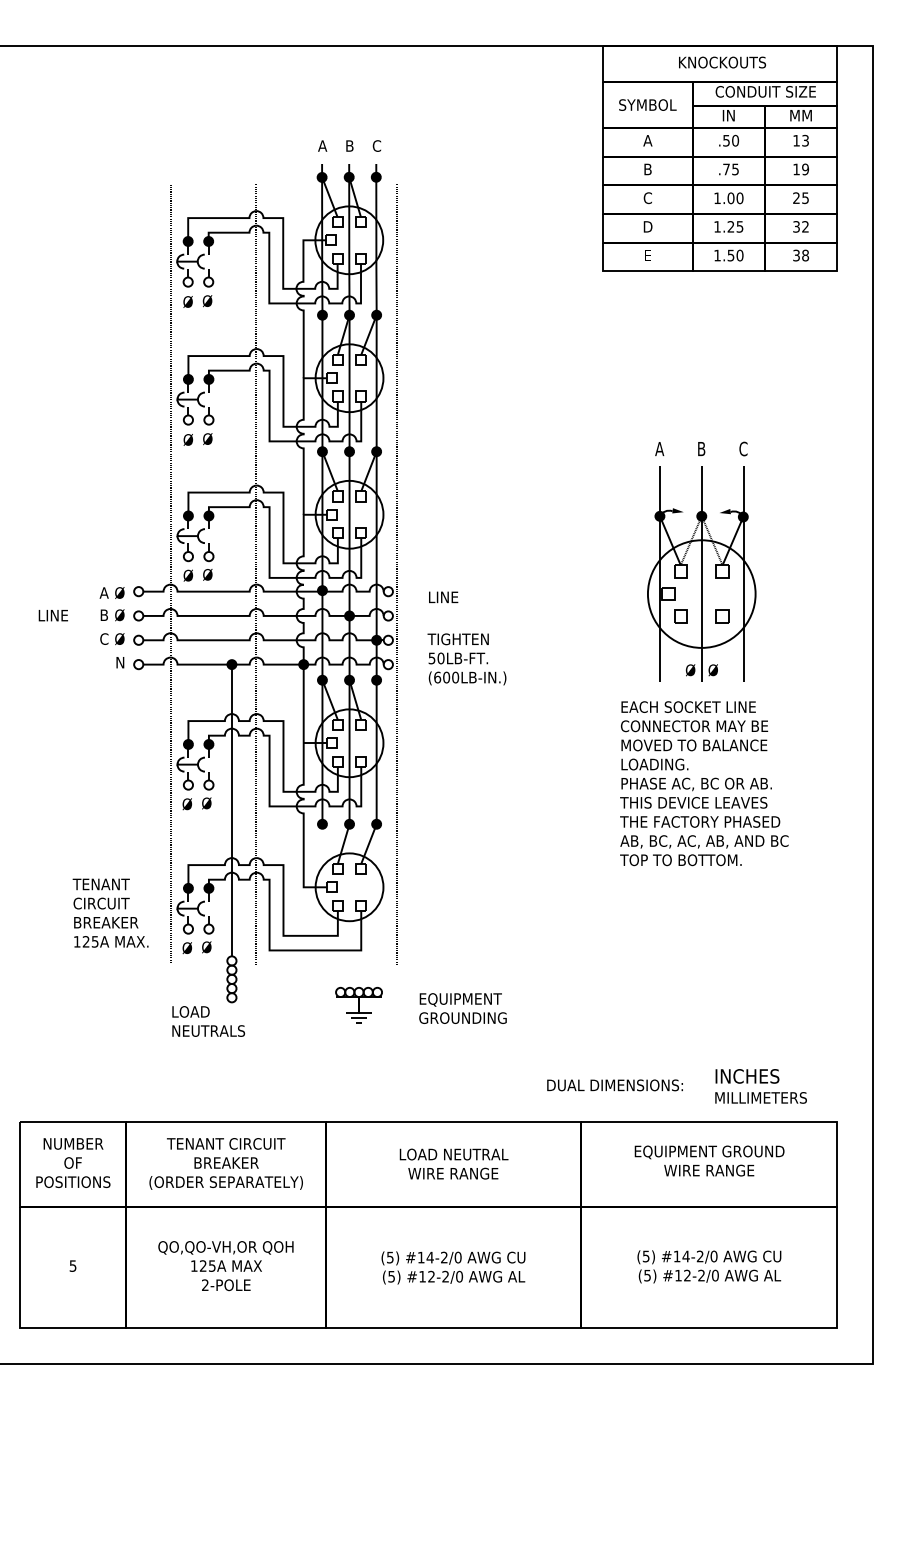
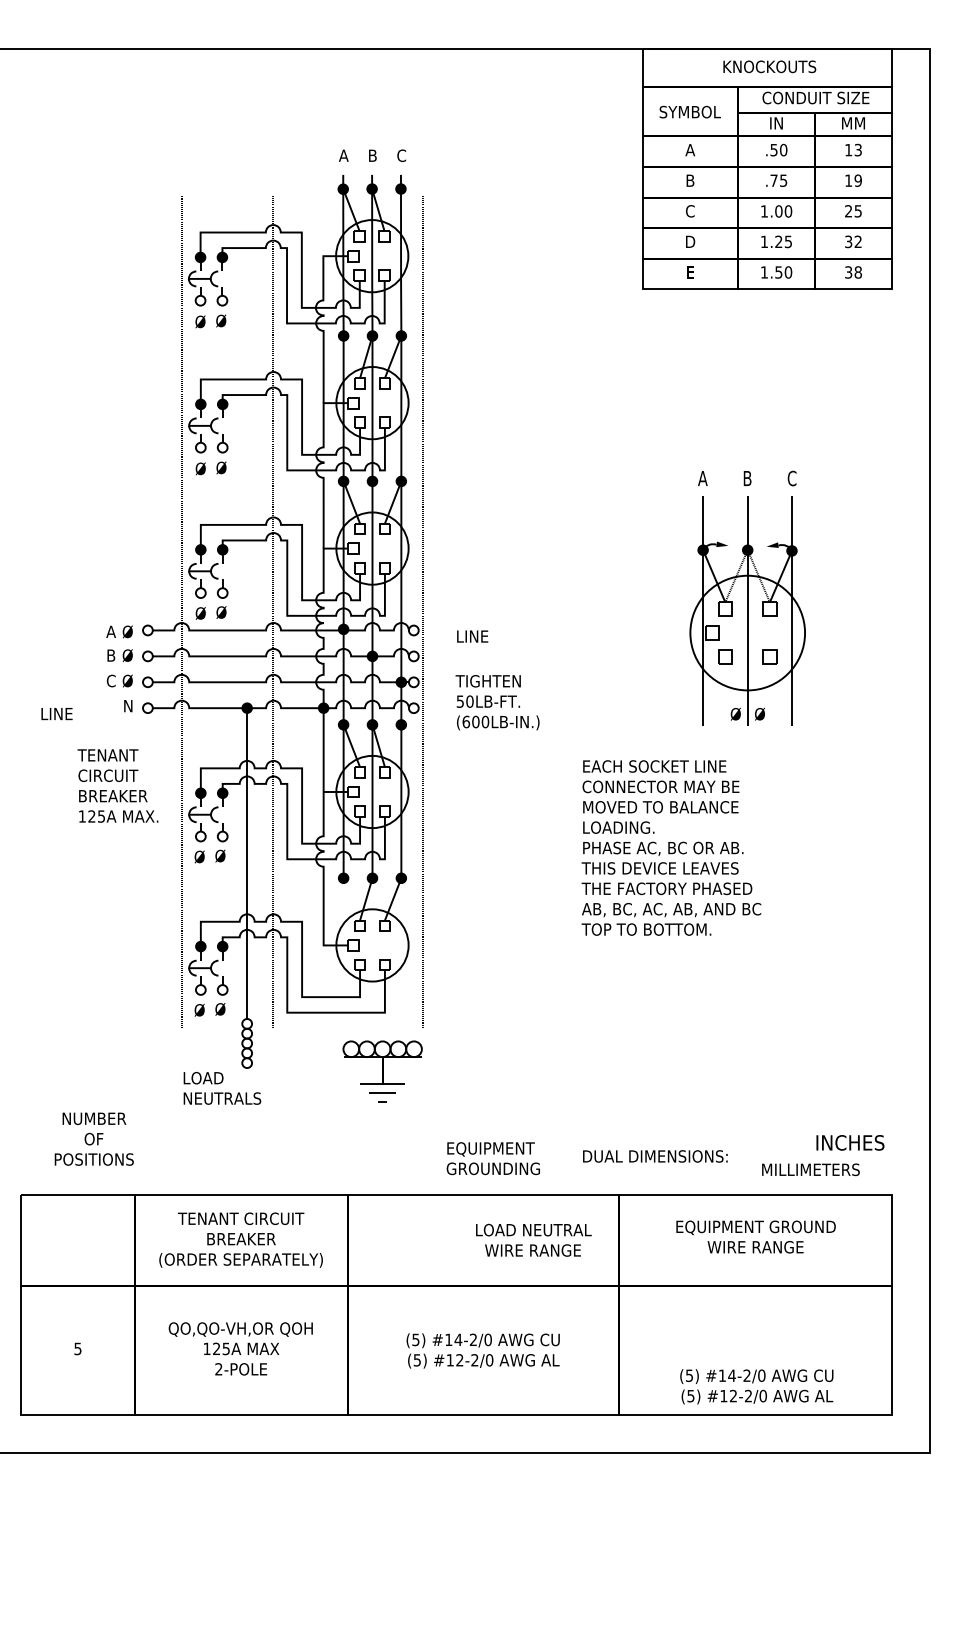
text: (52, 616) -> (56, 714), moved
text: (704, 783) -> (671, 847), moved
text: (110, 912) -> (117, 785), moved
part: (358, 1004) -> (382, 1070), size x1.6
text: (462, 1008) -> (492, 1158), moved
text: (747, 1076) -> (850, 1142), moved
text: (72, 1162) -> (93, 1138), moved
text: (453, 1163) -> (533, 1239), moved
text: (709, 1266) -> (756, 1386), moved

